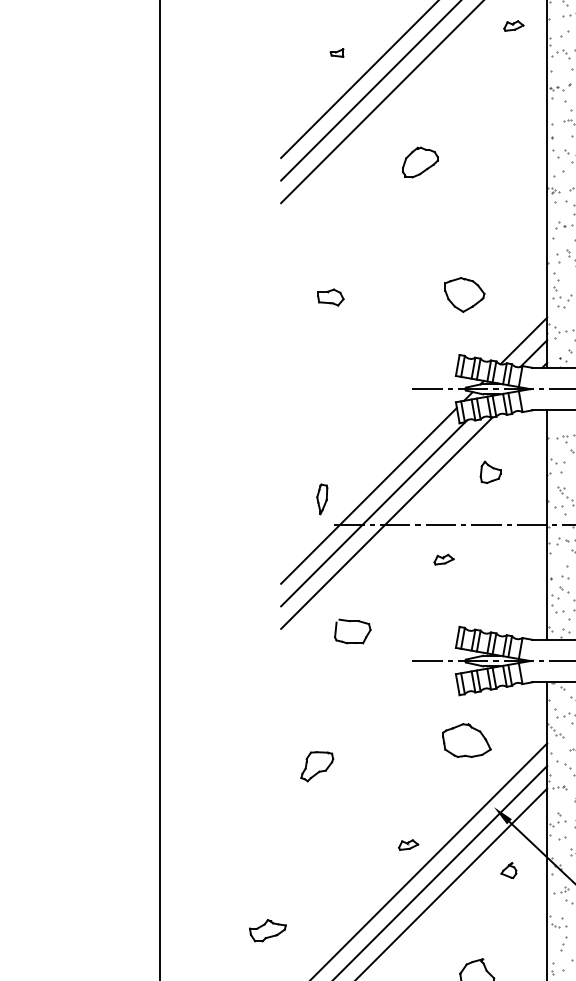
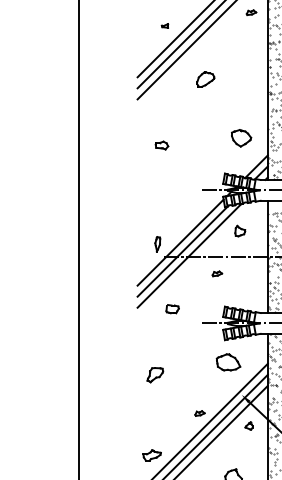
part: (464, 295) -> (241, 138), moved
part: (352, 632) -> (172, 309), size x0.71
part: (266, 930) -> (151, 455), moved

